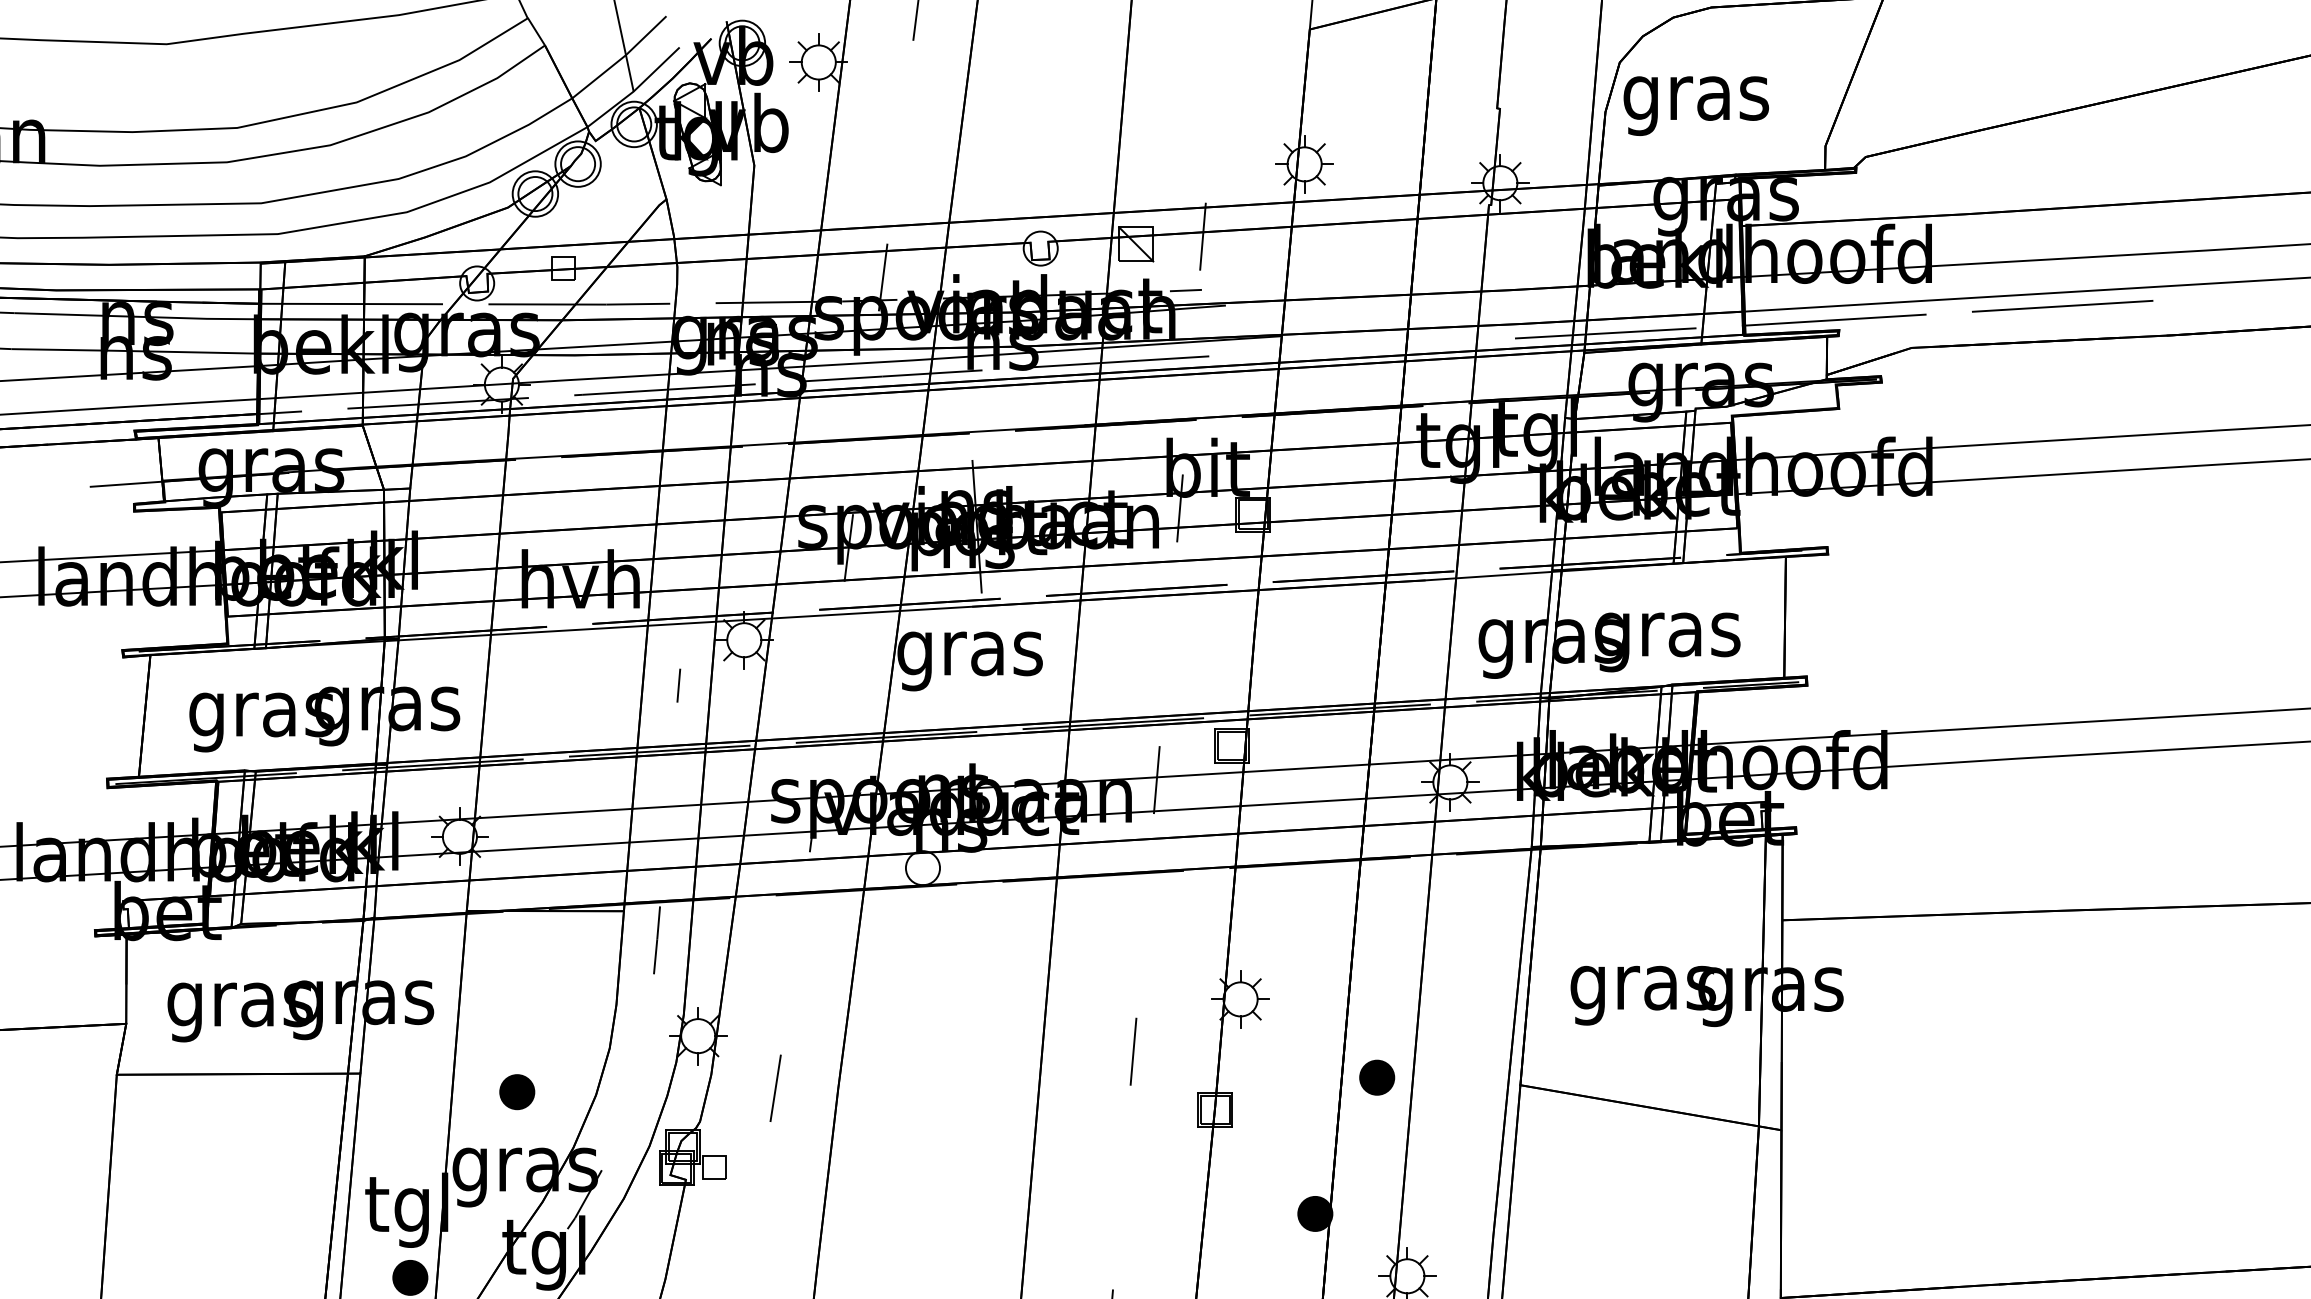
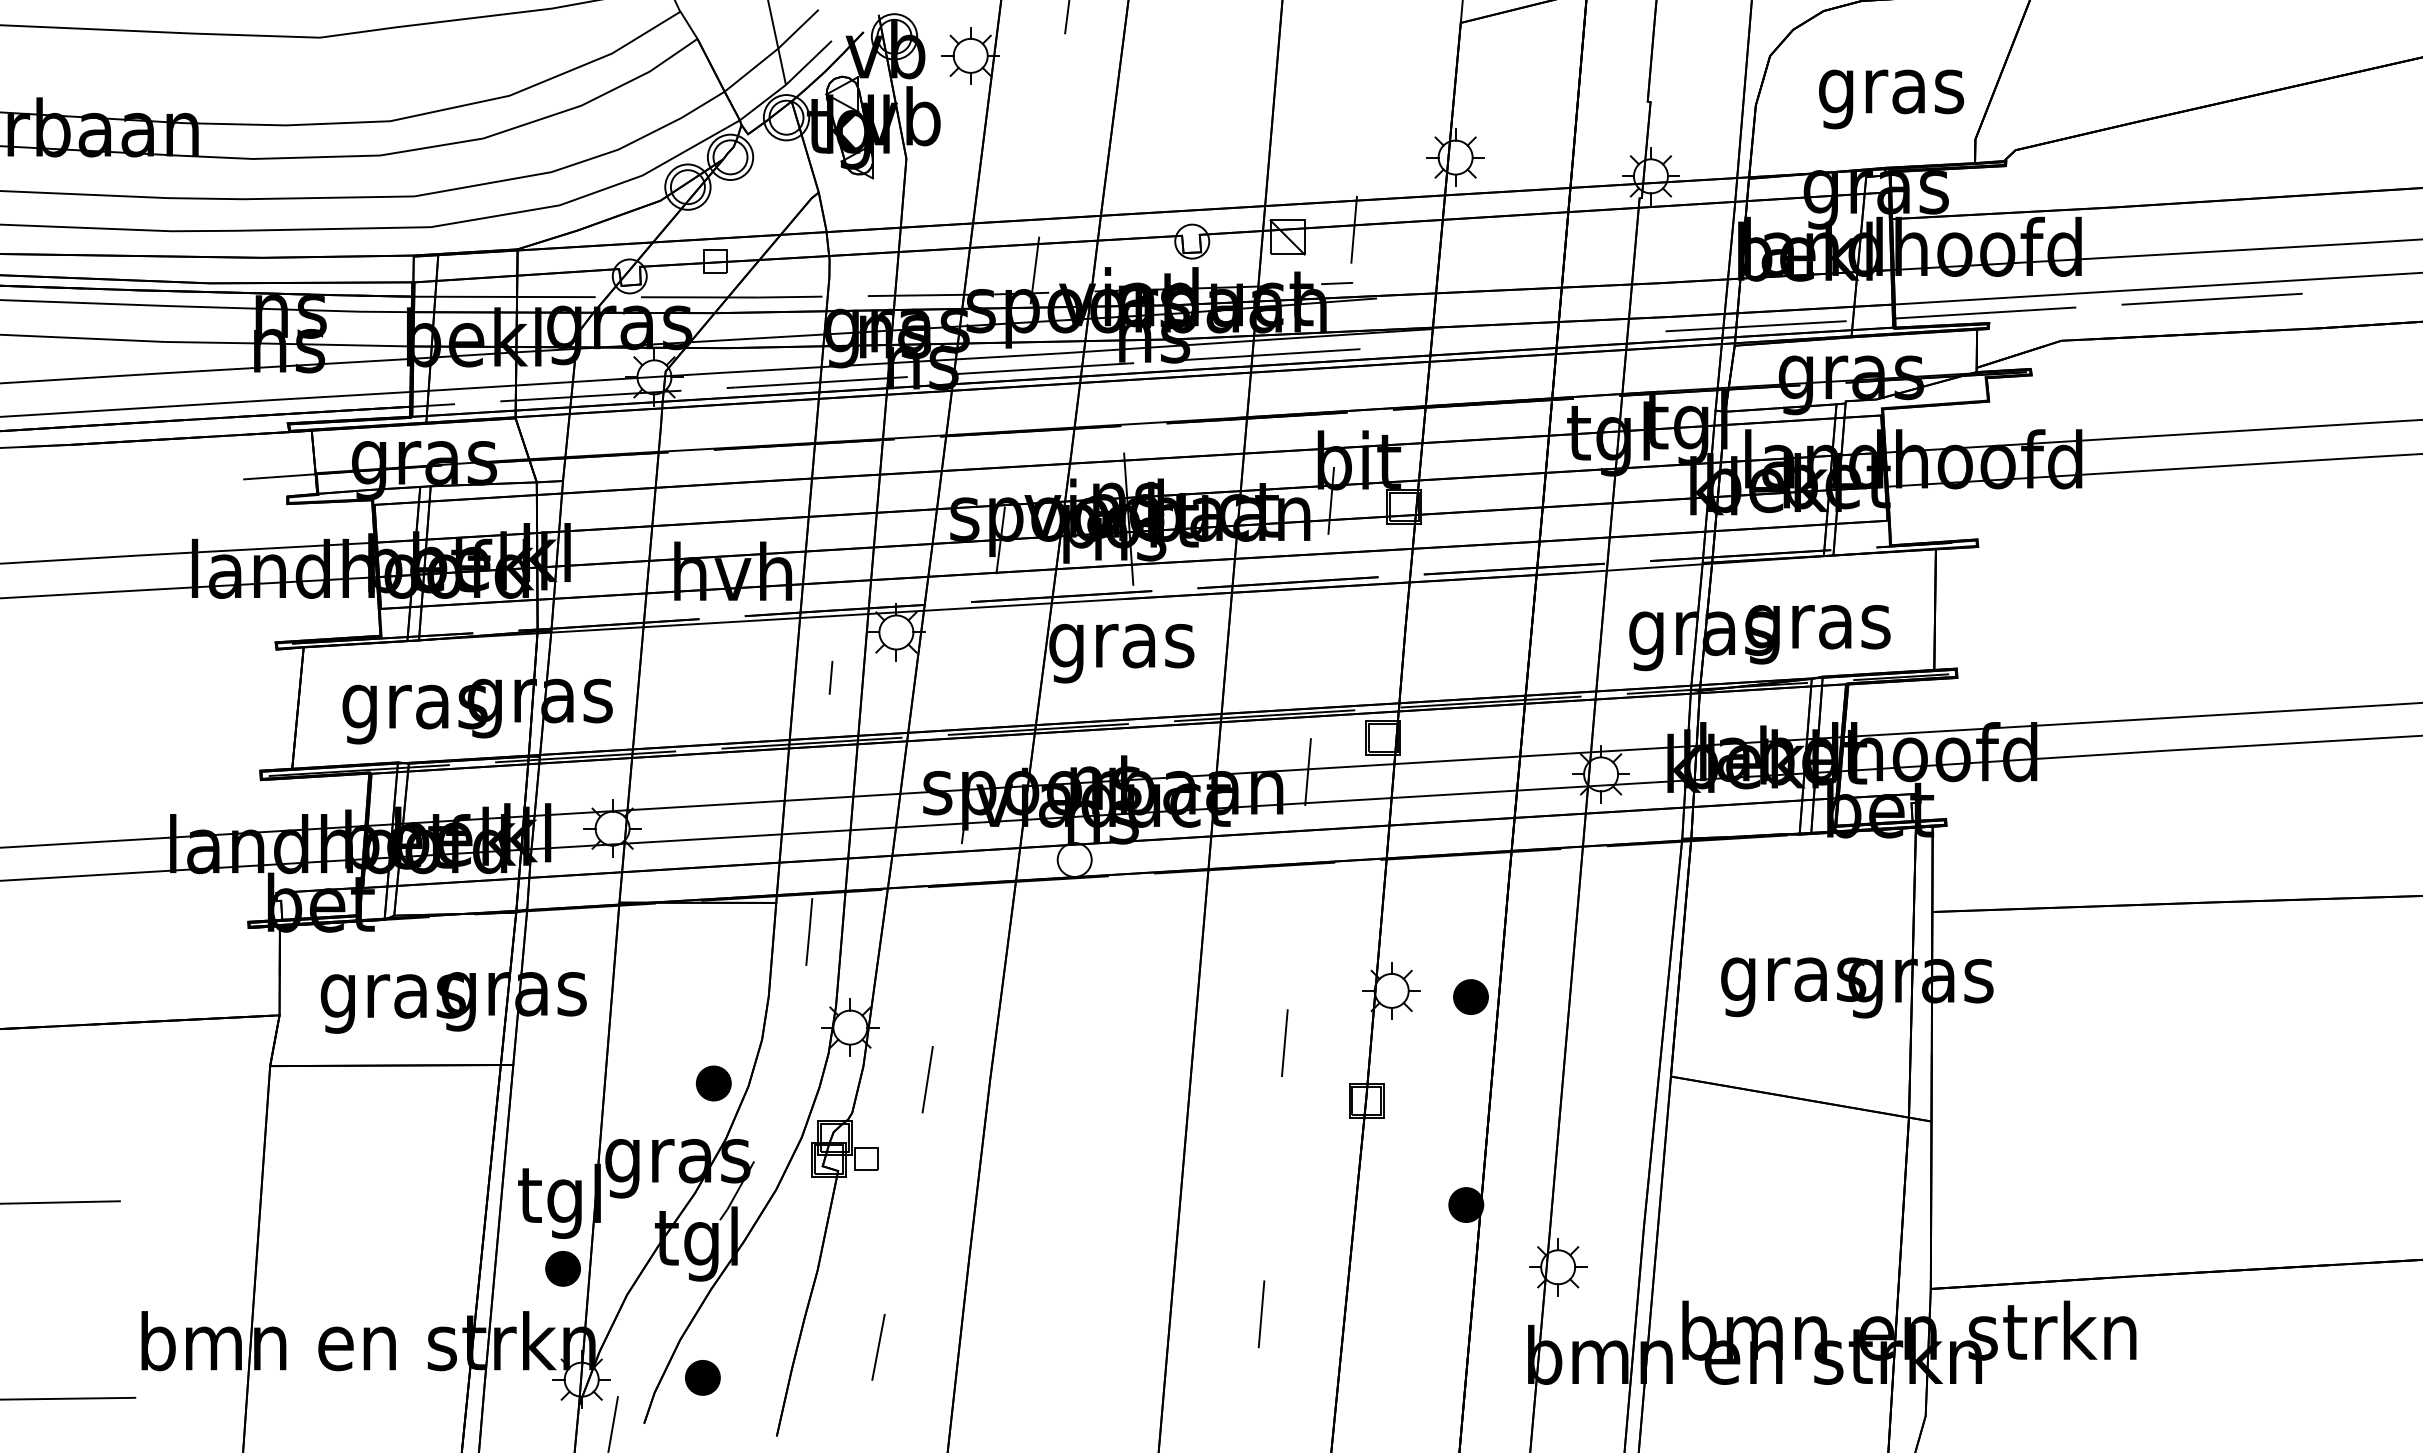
text: (1696, 106) -> (1891, 99), moved
part: (1376, 1077) -> (1470, 996), moved
part: (516, 1092) -> (713, 1083), moved

